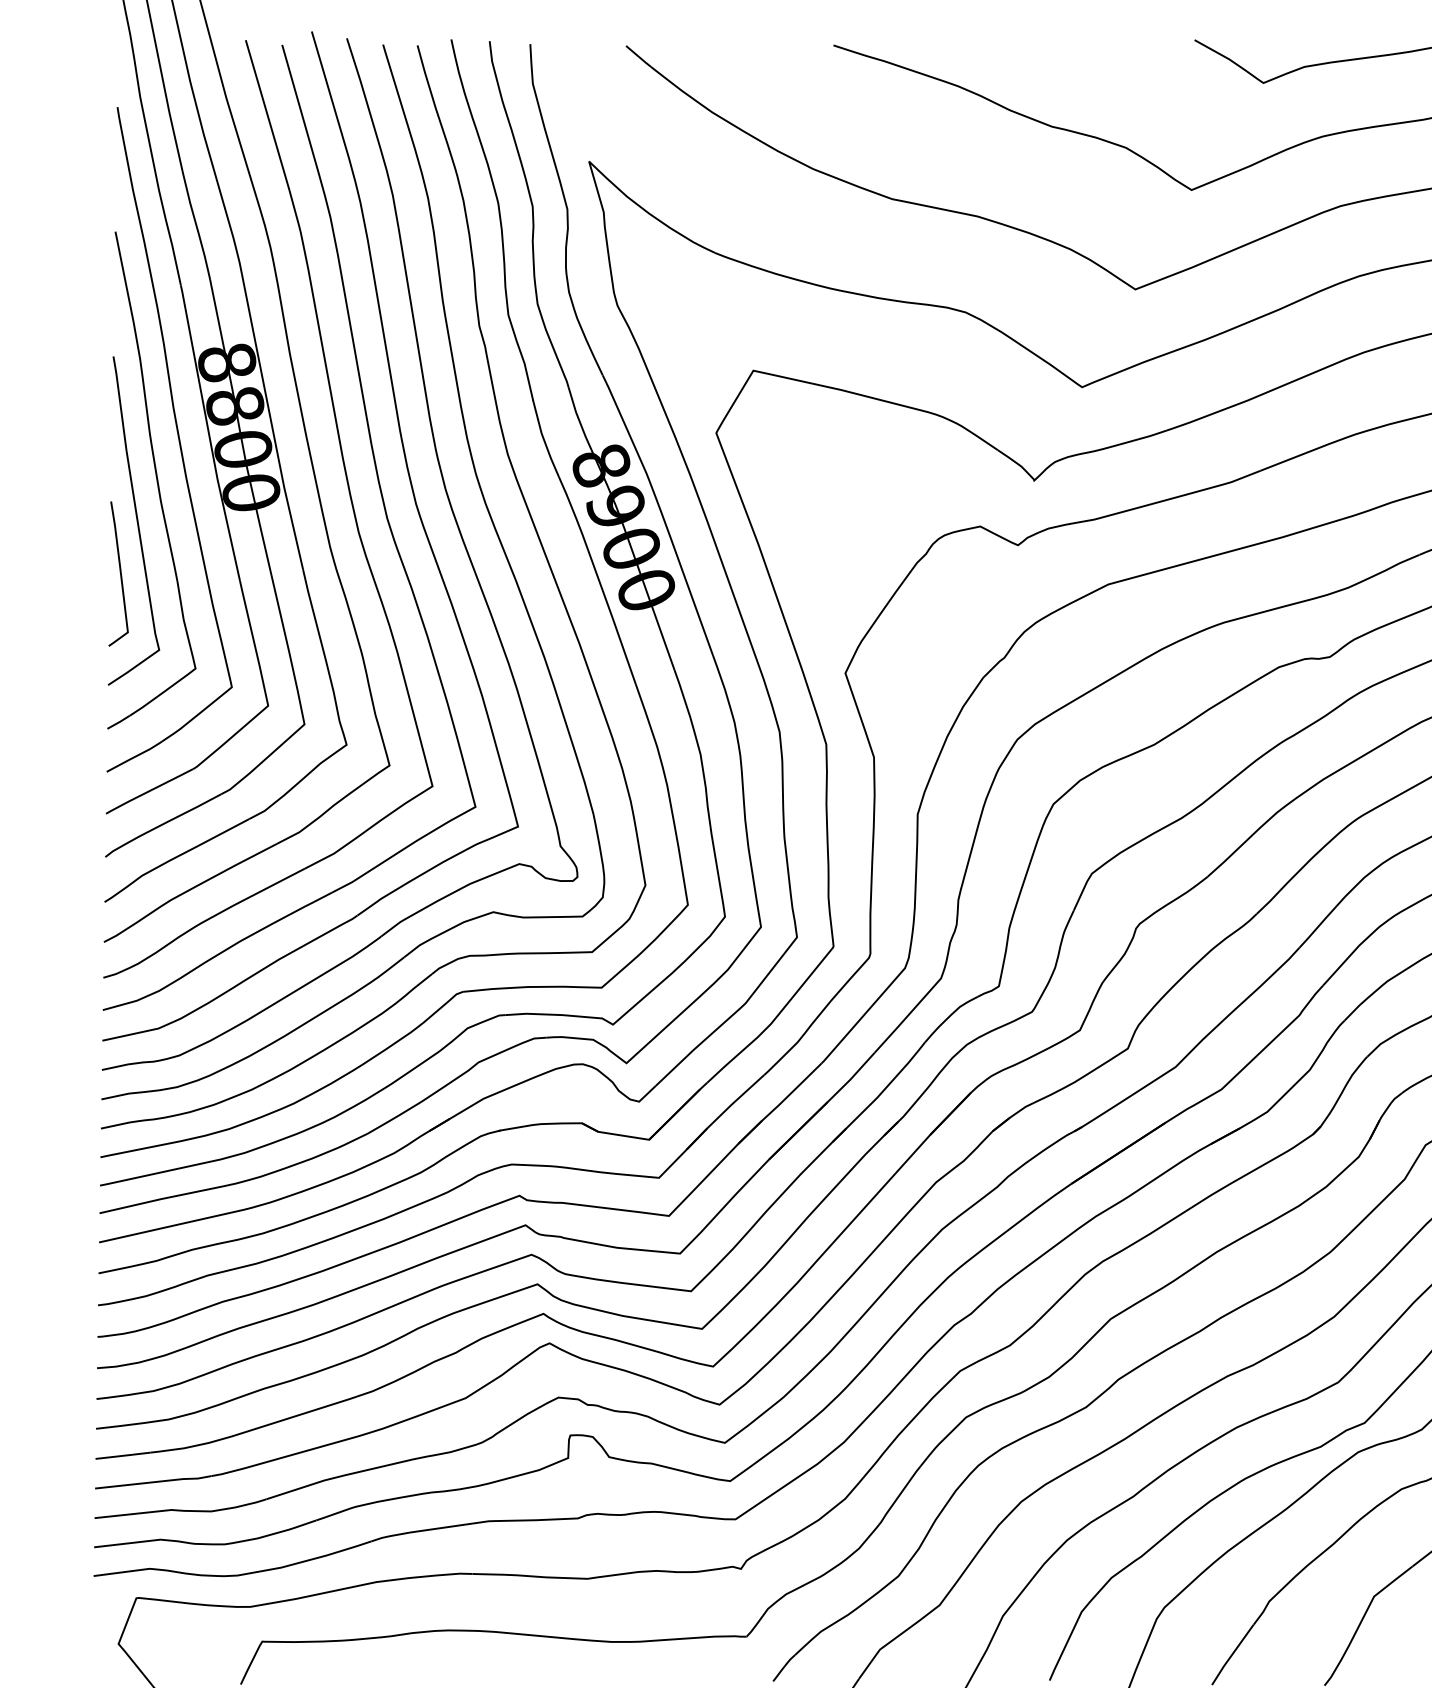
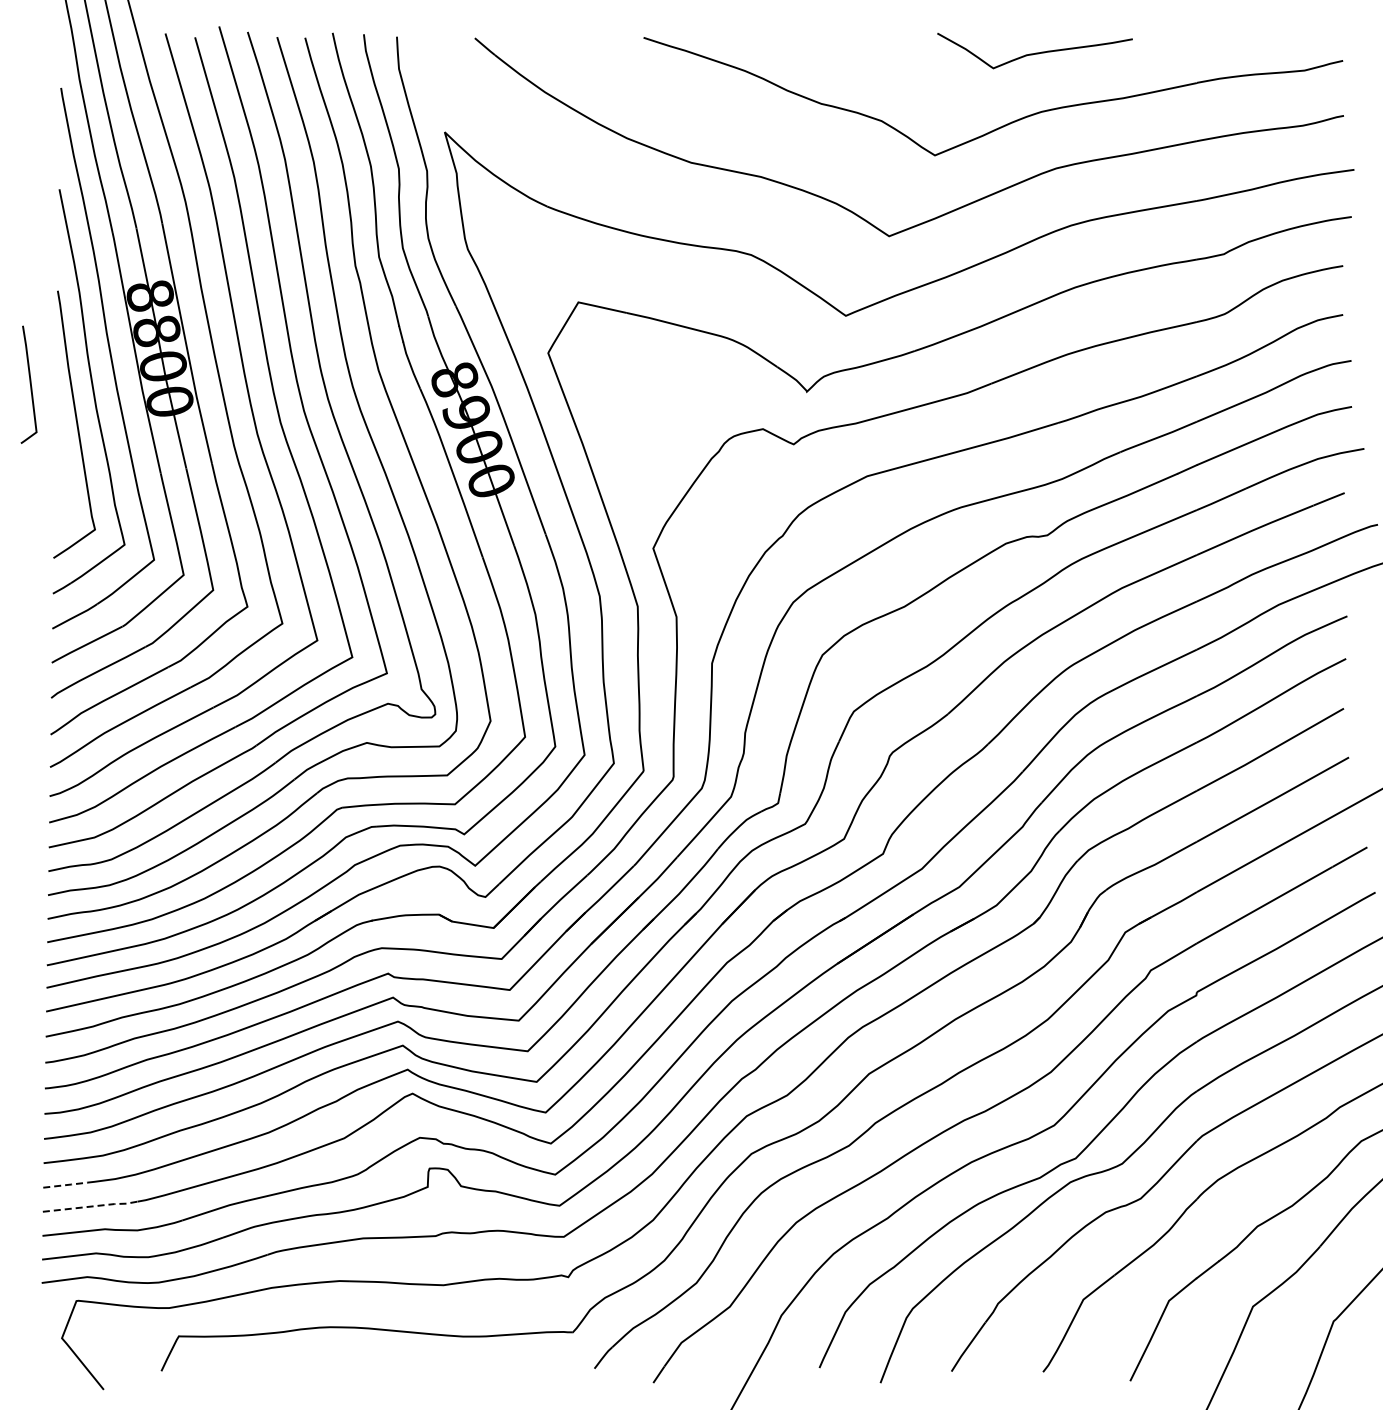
curve: (119, 572) -> (29, 383), moved
line: (124, 1456) -> (66, 1185), solid -> dashed
line: (156, 1482) -> (92, 1206), solid -> dashed

